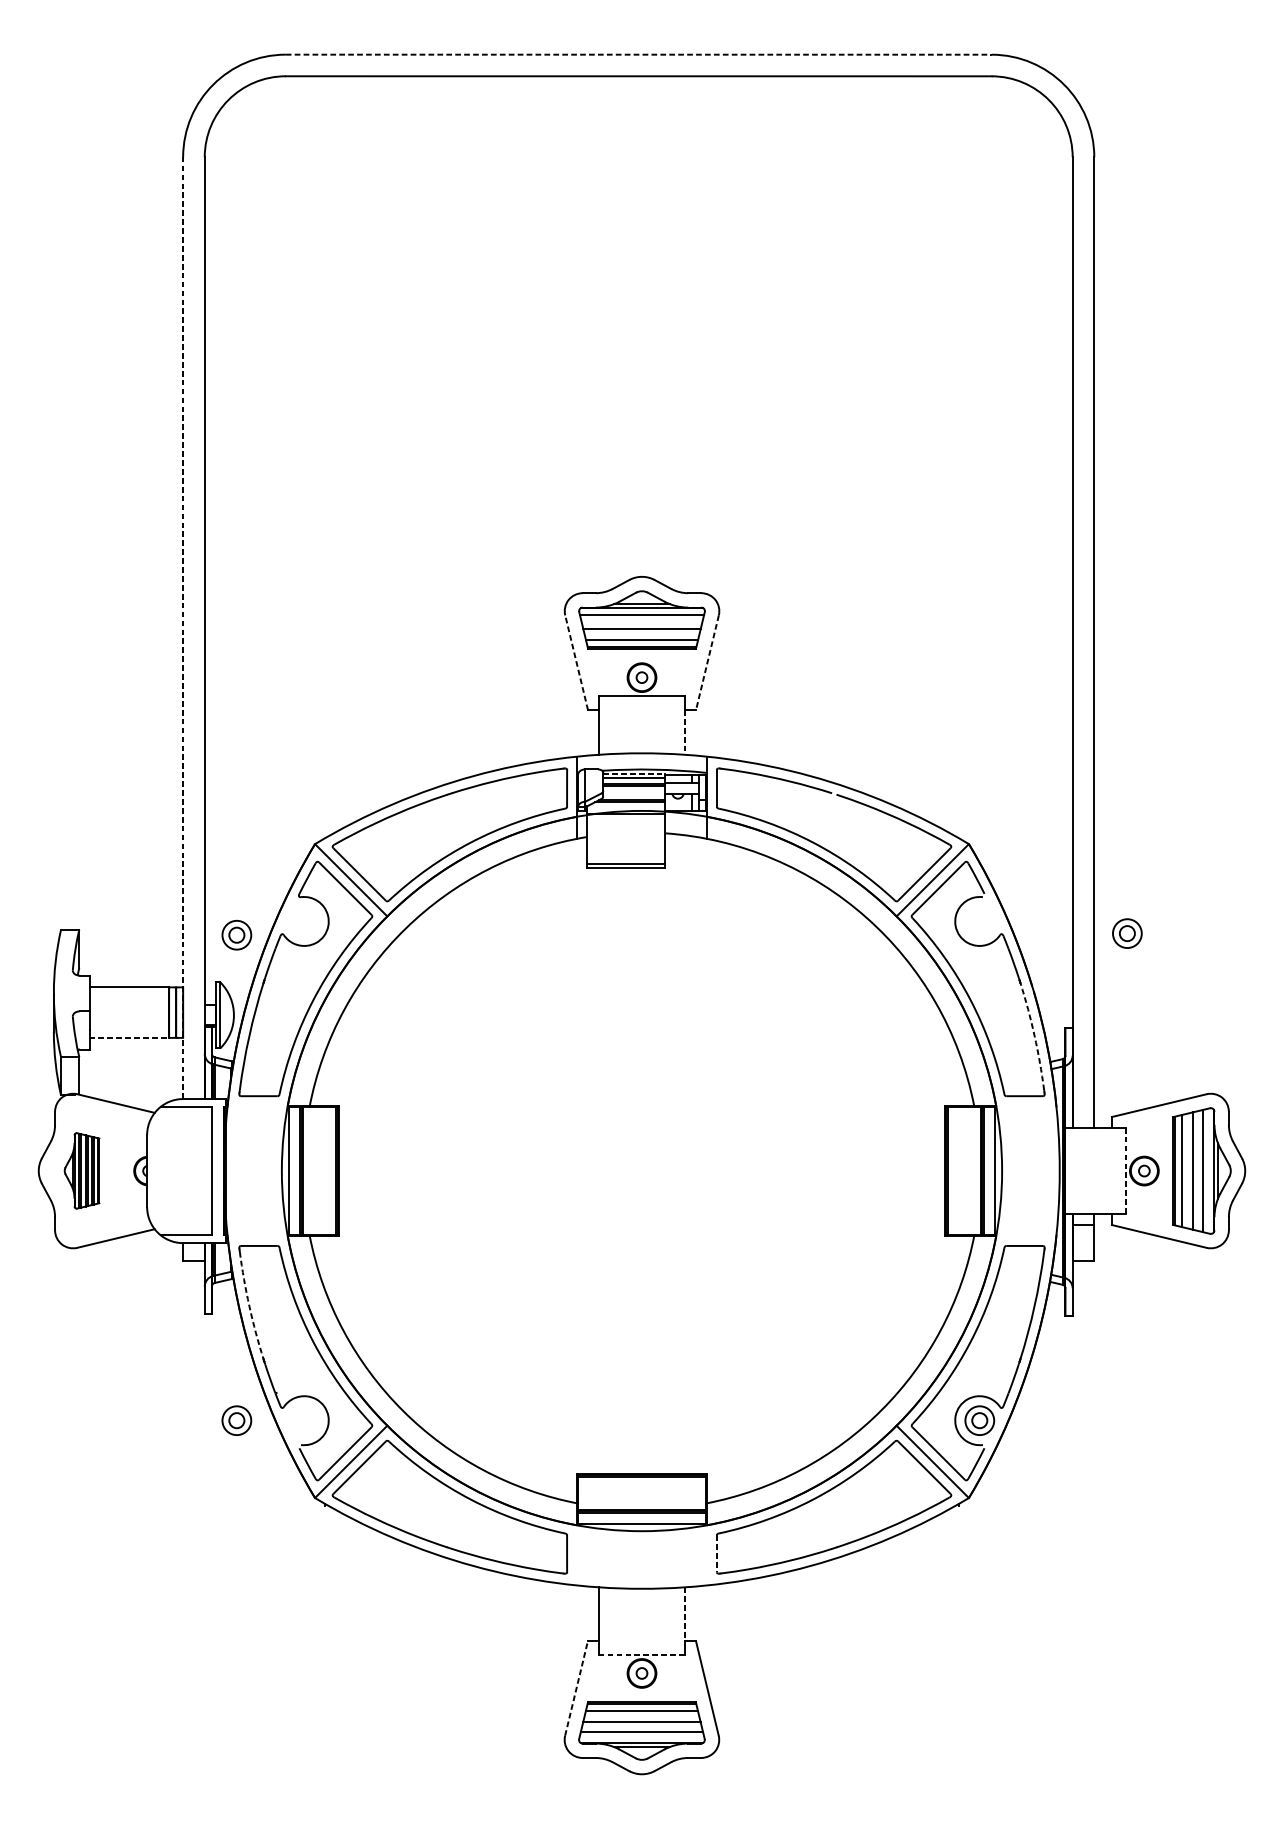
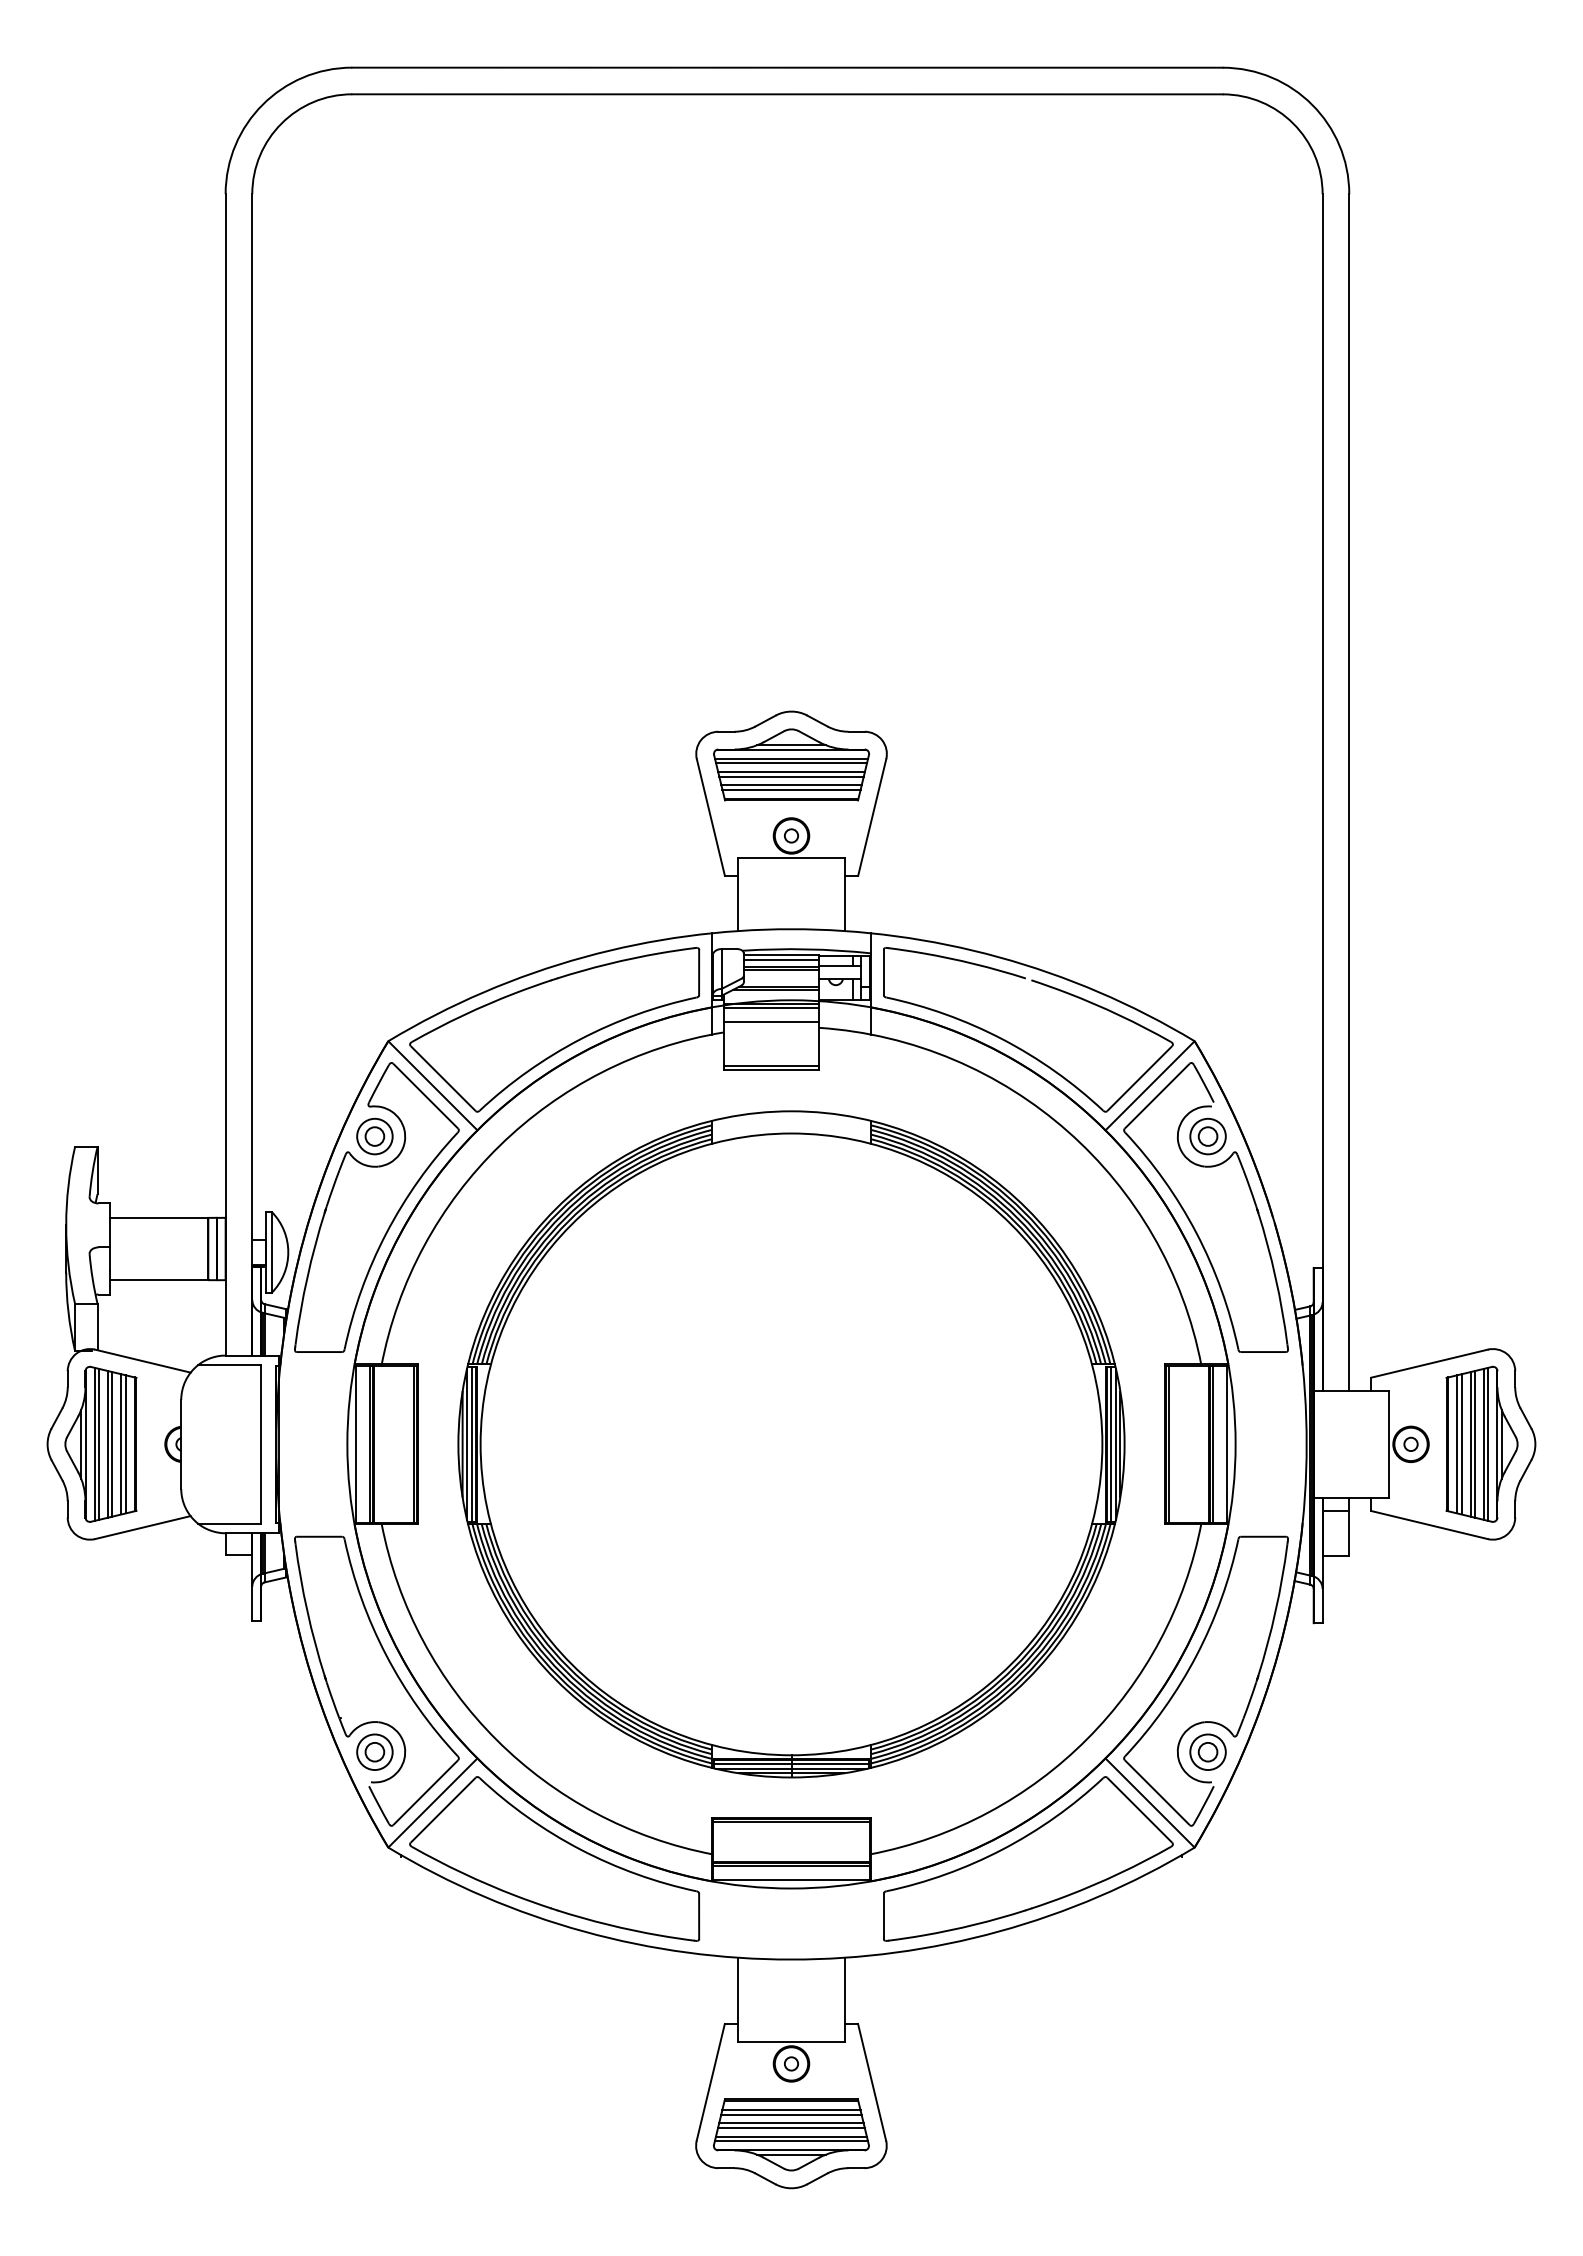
line: (638, 54) -> (787, 67), dashed -> solid
line: (642, 618) -> (791, 763), added
line: (642, 626) -> (791, 772), added
line: (183, 627) -> (225, 774), dashed -> solid
line: (642, 636) -> (791, 785), added
line: (576, 662) -> (710, 817), dashed -> solid
line: (707, 663) -> (872, 818), dashed -> solid
line: (684, 732) -> (844, 903), dashed -> solid
line: (633, 774) -> (781, 955), dashed -> solid
line: (625, 817) -> (771, 1008), added
line: (625, 828) -> (771, 1021), added
part: (1126, 933) -> (1207, 1136), moved
part: (236, 935) -> (374, 1136), moved
arc: (1034, 1035) -> (1275, 1277), dashed -> solid
line: (129, 1038) -> (159, 1280), dashed -> solid
part: (81, 1170) -> (100, 1443), size x1.67
line: (1207, 1170) -> (1488, 1443), added
part: (642, 1171) -> (791, 1444), added
line: (1126, 1171) -> (1388, 1444), dashed -> solid
line: (1185, 1171) -> (1461, 1444), added
line: (1195, 1171) -> (1474, 1444), added
arc: (249, 1306) -> (307, 1611), dashed -> solid
part: (236, 1420) -> (374, 1751), moved
line: (716, 1553) -> (883, 1916), dashed -> solid
line: (684, 1614) -> (844, 1991), dashed -> solid
line: (642, 1655) -> (792, 2041), dashed -> solid
line: (576, 1687) -> (710, 2081), dashed -> solid
line: (642, 1714) -> (791, 2114), added
line: (642, 1724) -> (791, 2127), added
line: (641, 1736) -> (790, 2141), added

